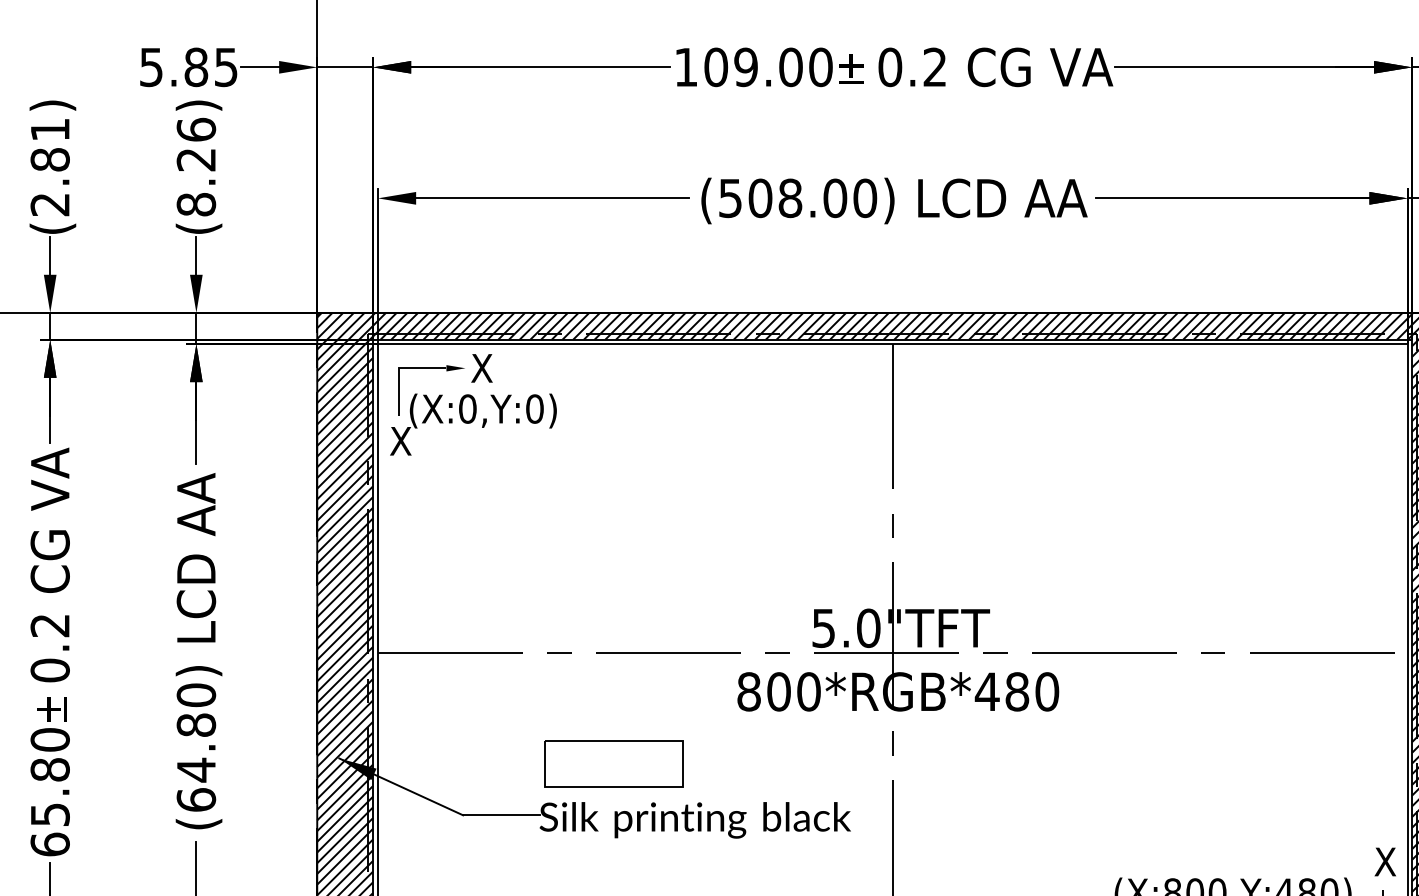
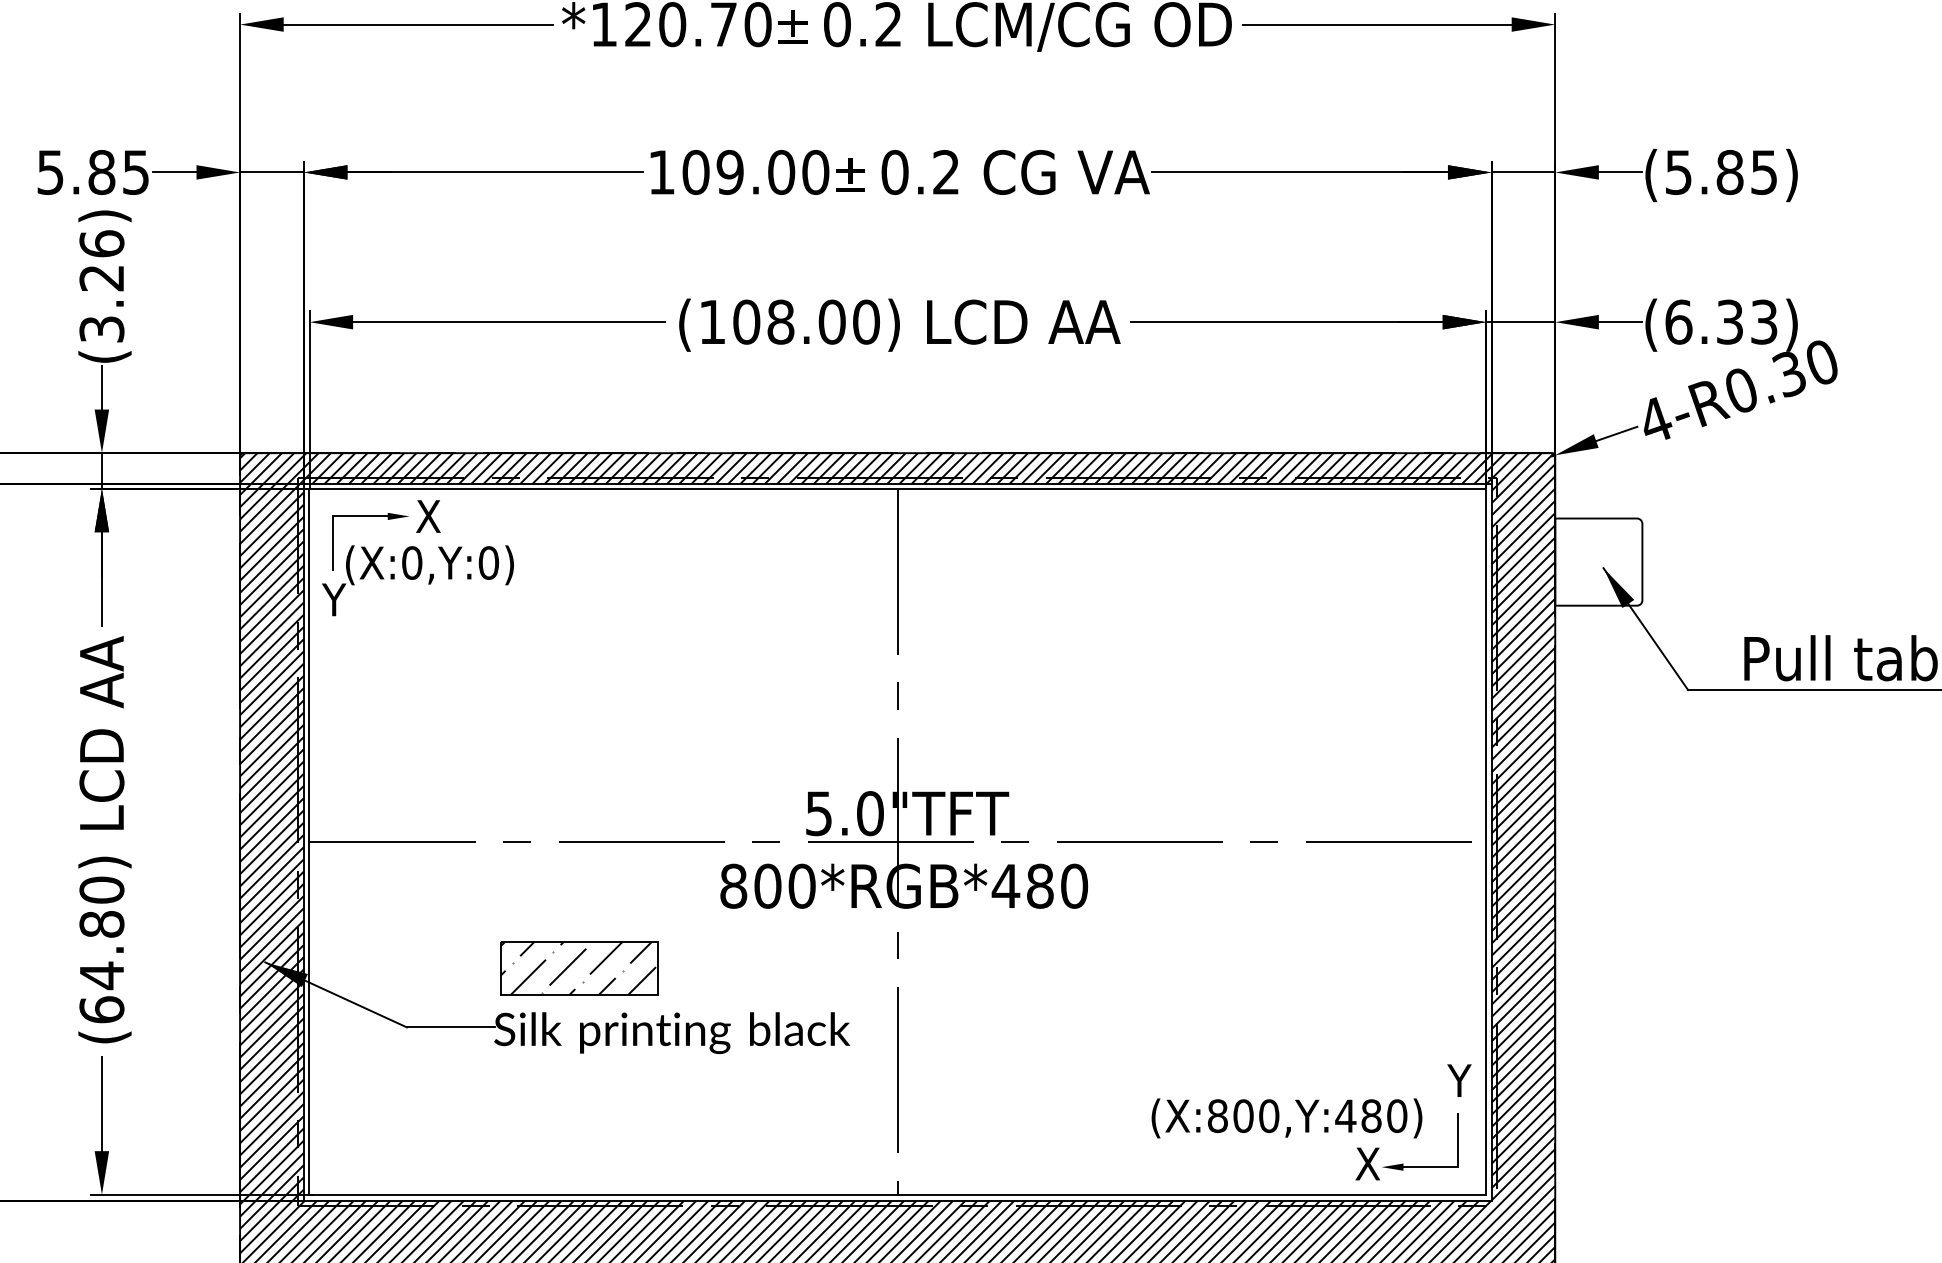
text: (729, 198) -> (711, 322), (508.00) -> (108.00)
text: (195, 204) -> (101, 329), (8.26) -> (3.26)
text: (399, 440) -> (334, 599), X -> Y
hatch: (613, 762) -> (578, 967), added
text: (1384, 861) -> (1460, 1080), X -> Y

